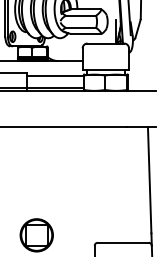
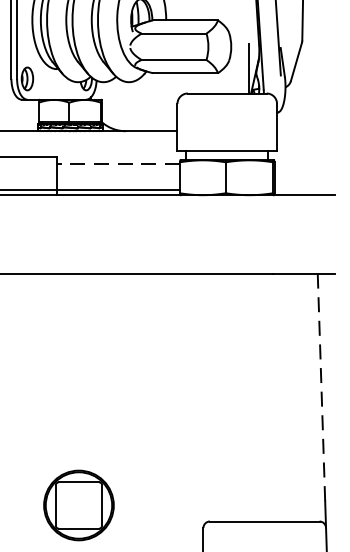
line: (55, 76) -> (119, 164), solid -> dashed
line: (149, 180) -> (321, 387), solid -> dashed

